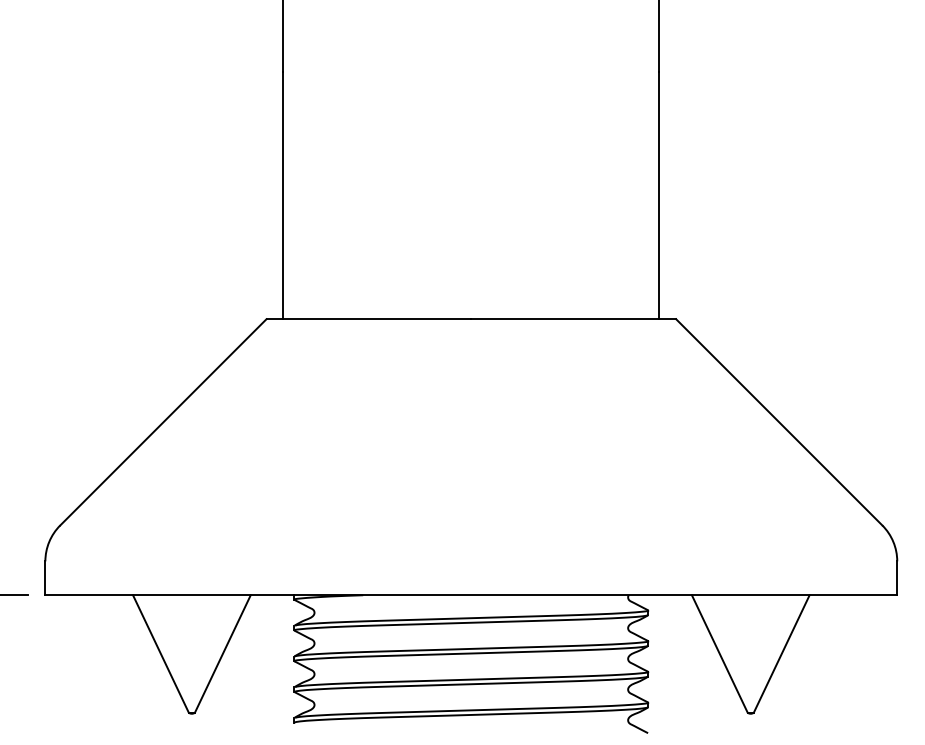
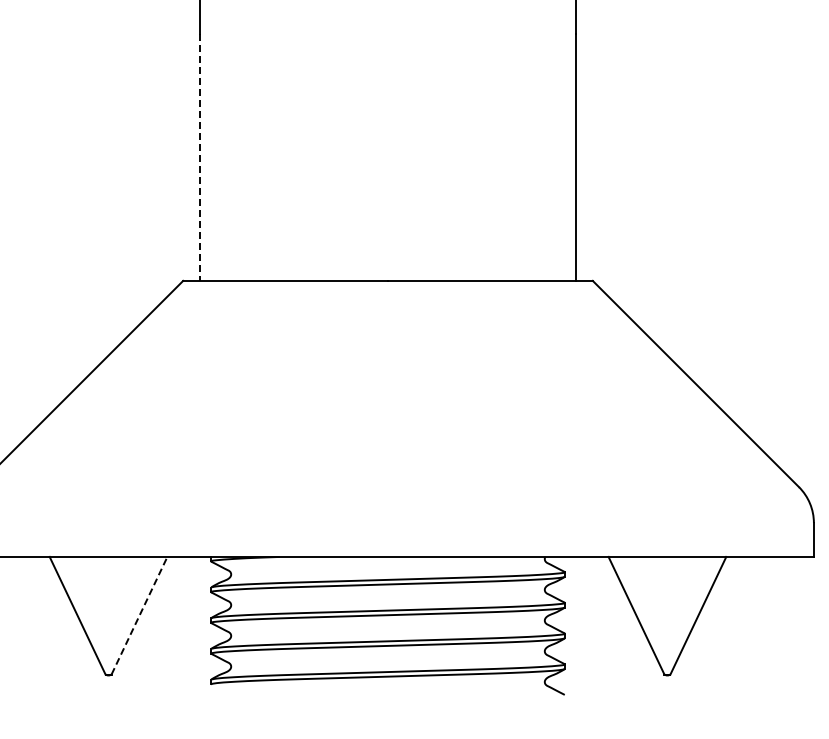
line: (283, 195) -> (200, 157), solid -> dashed
line: (223, 653) -> (140, 615), solid -> dashed

